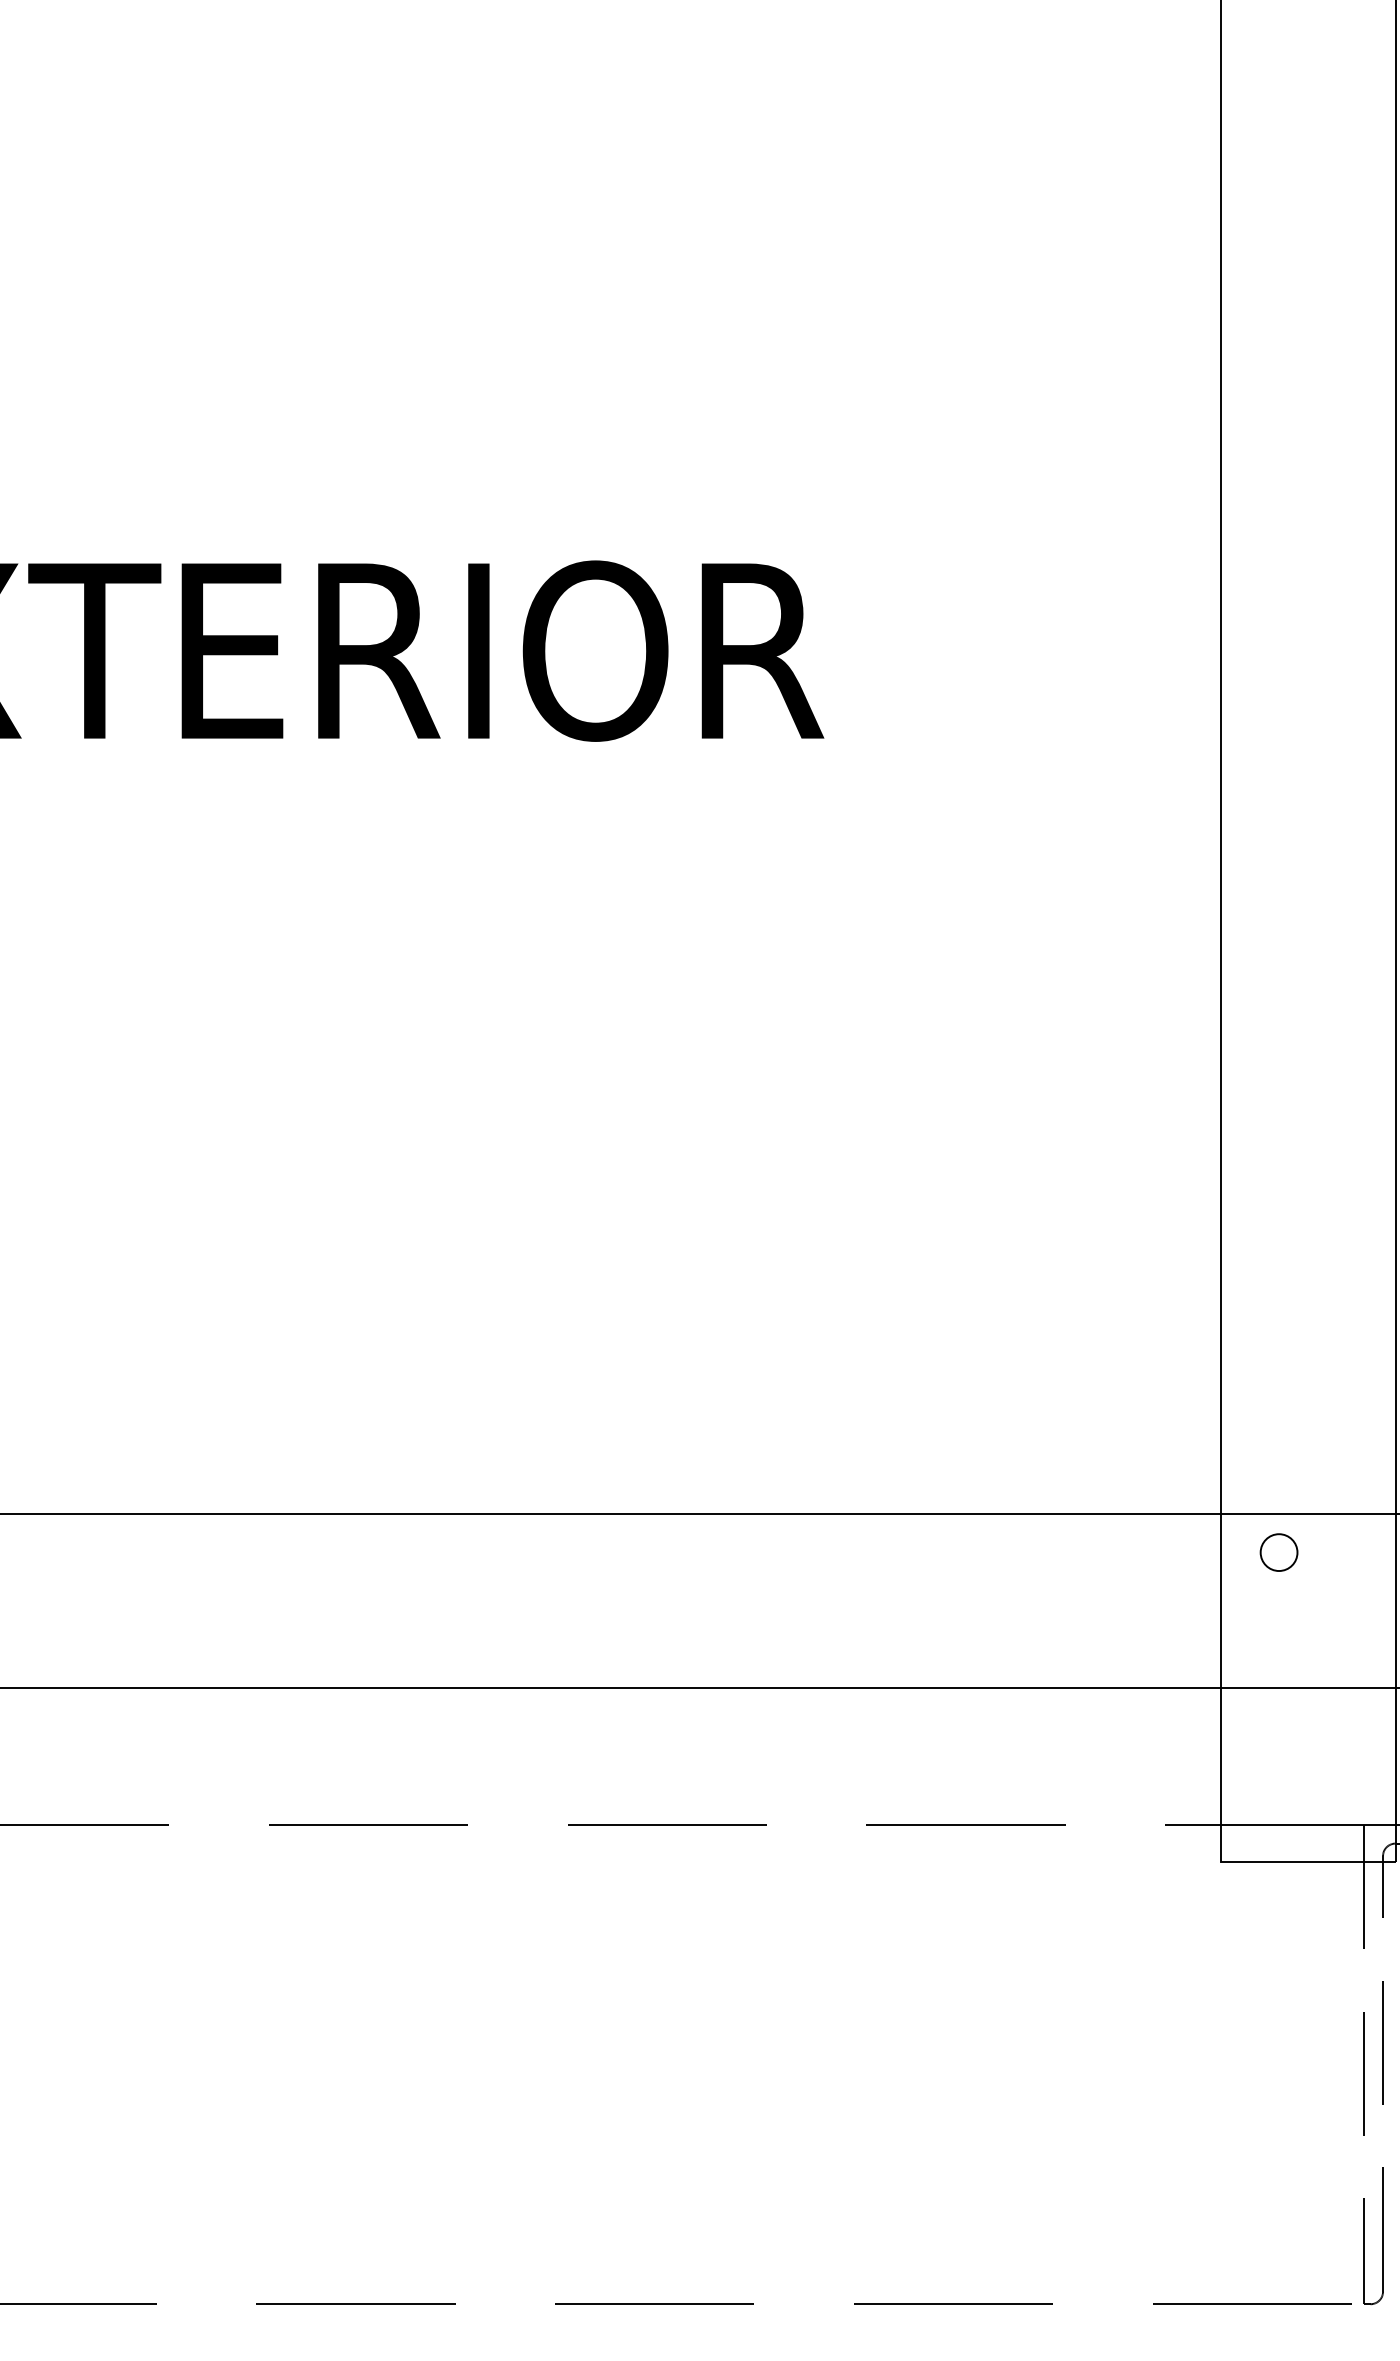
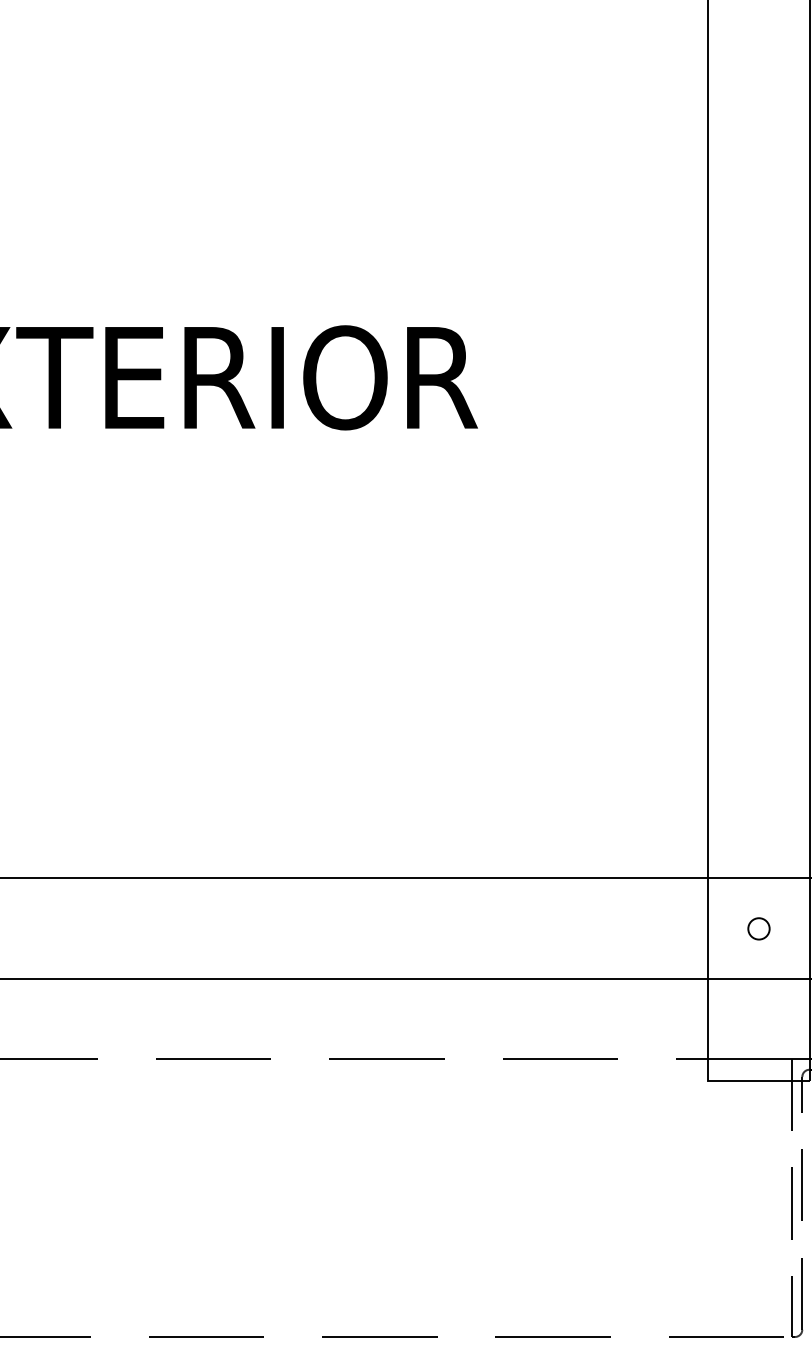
circle: (1278, 1551) -> (758, 928), moved

